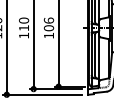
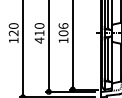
text: (23, 35) -> (39, 40), 110 -> 410

